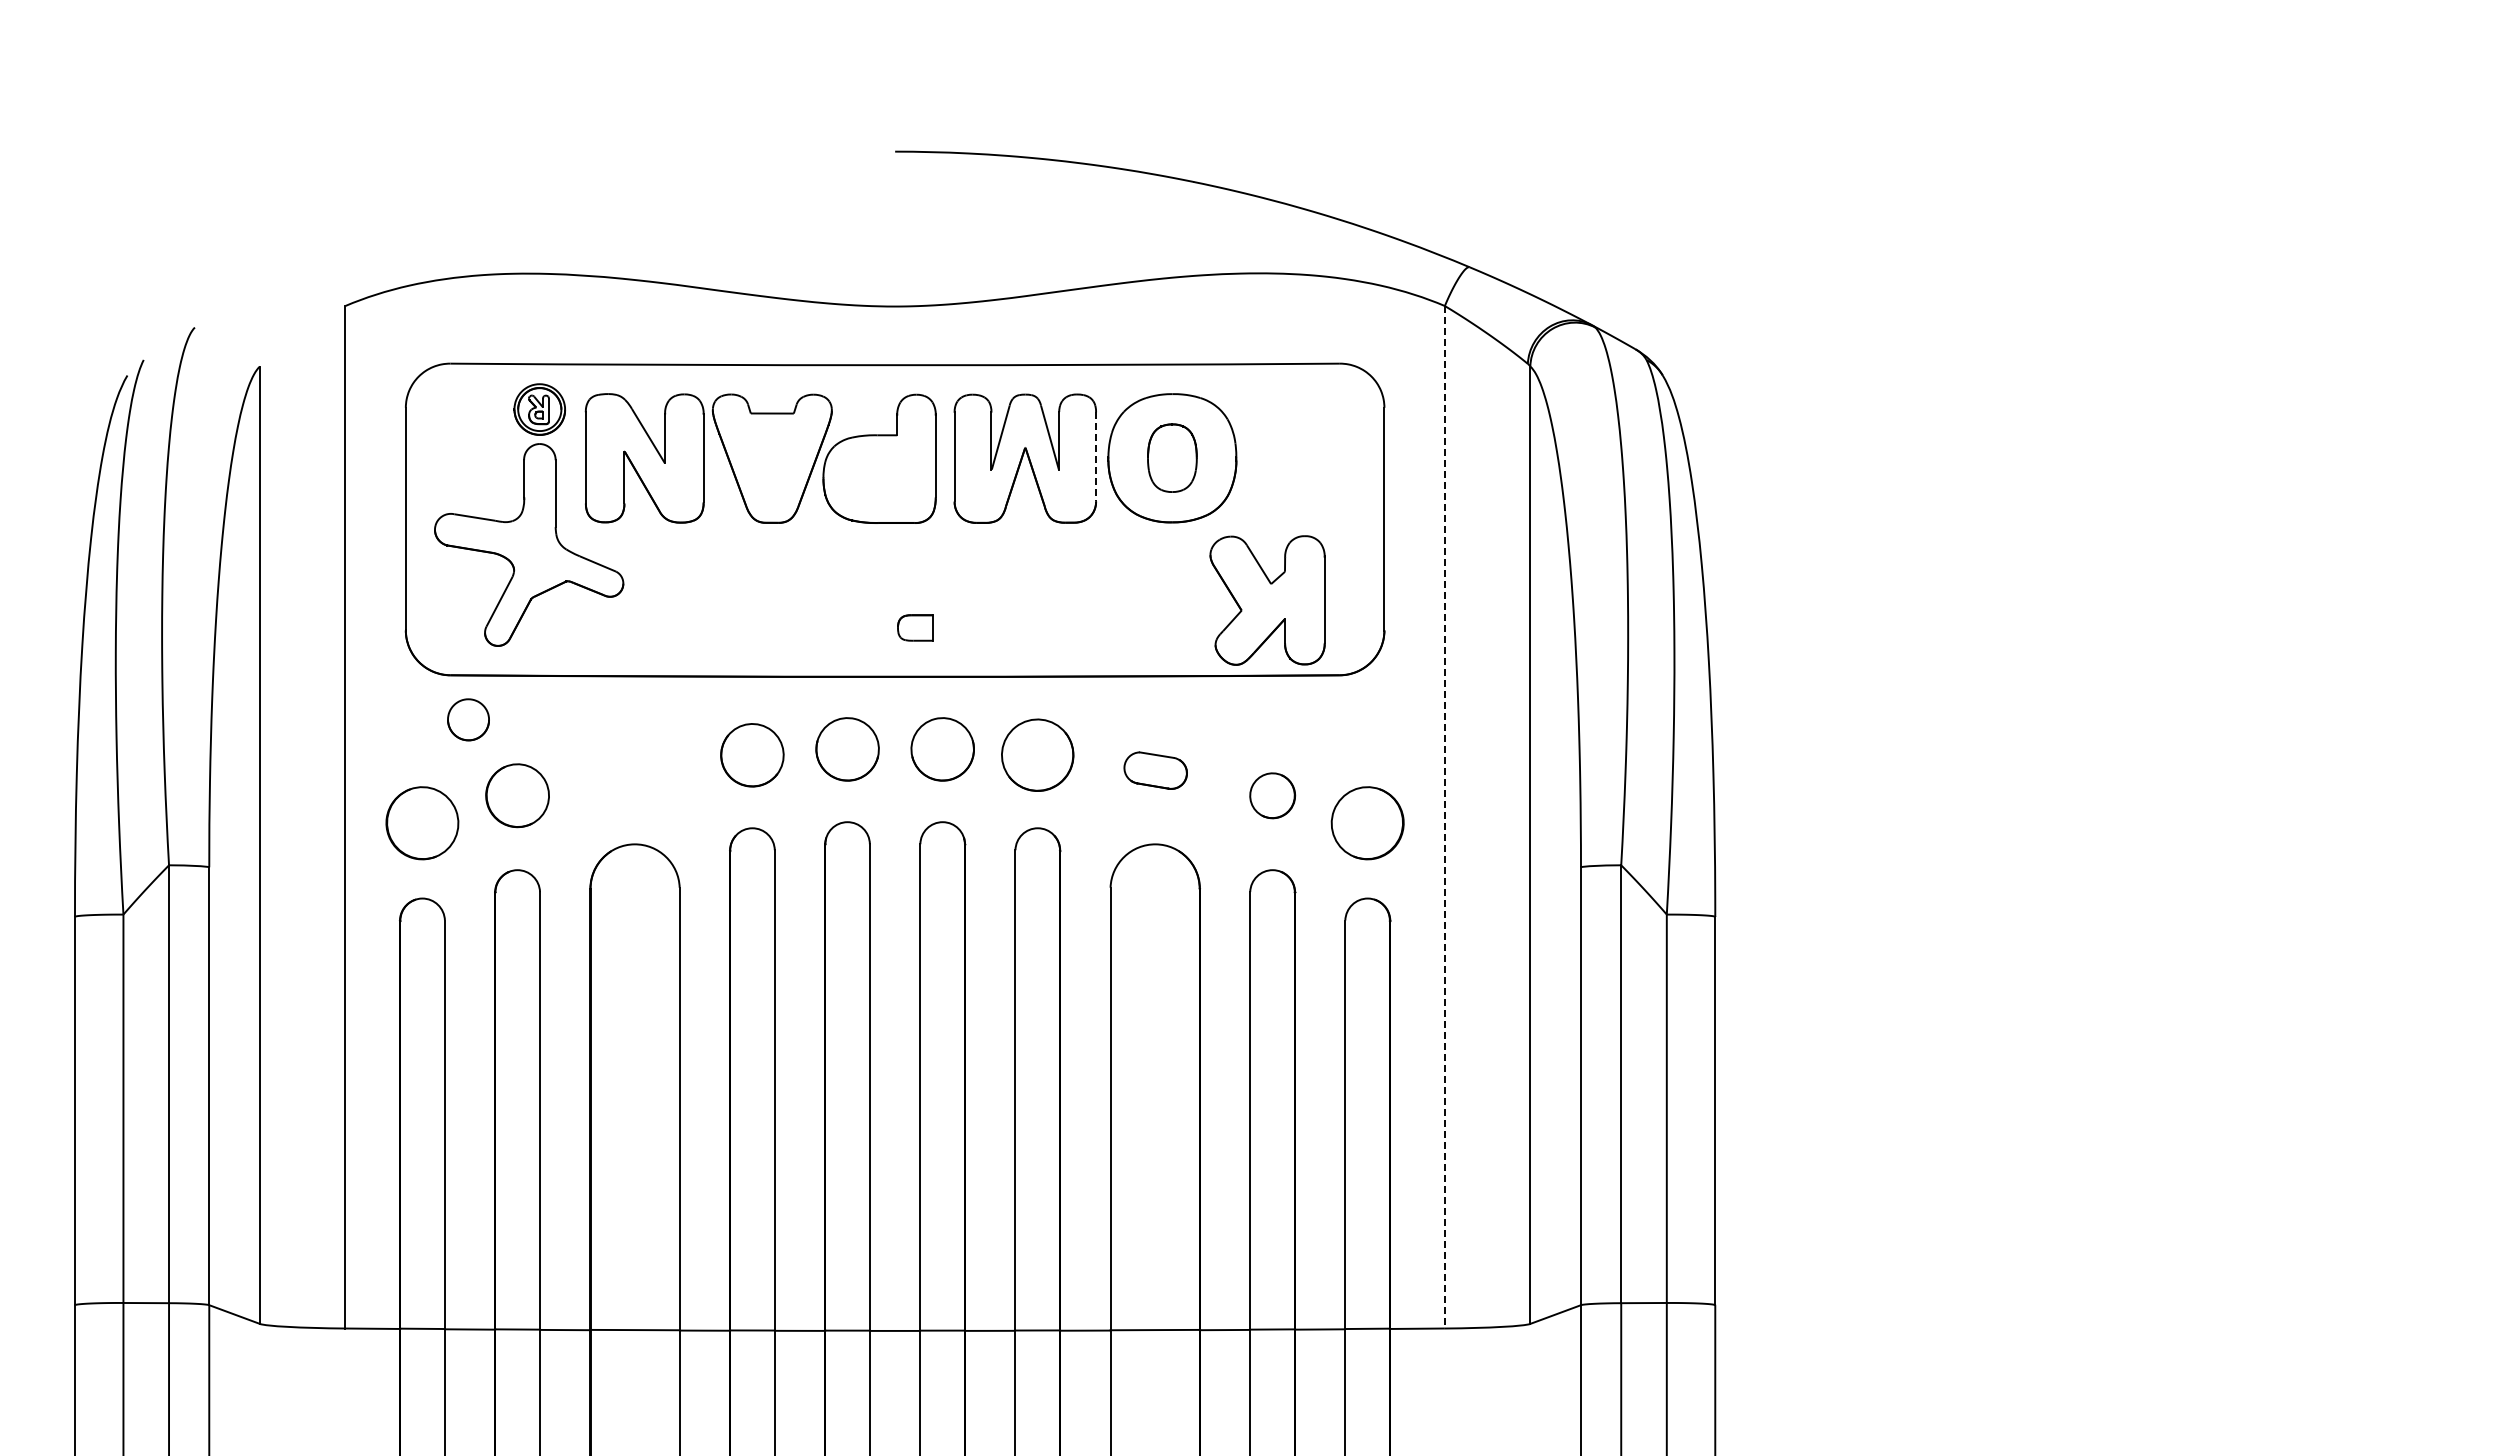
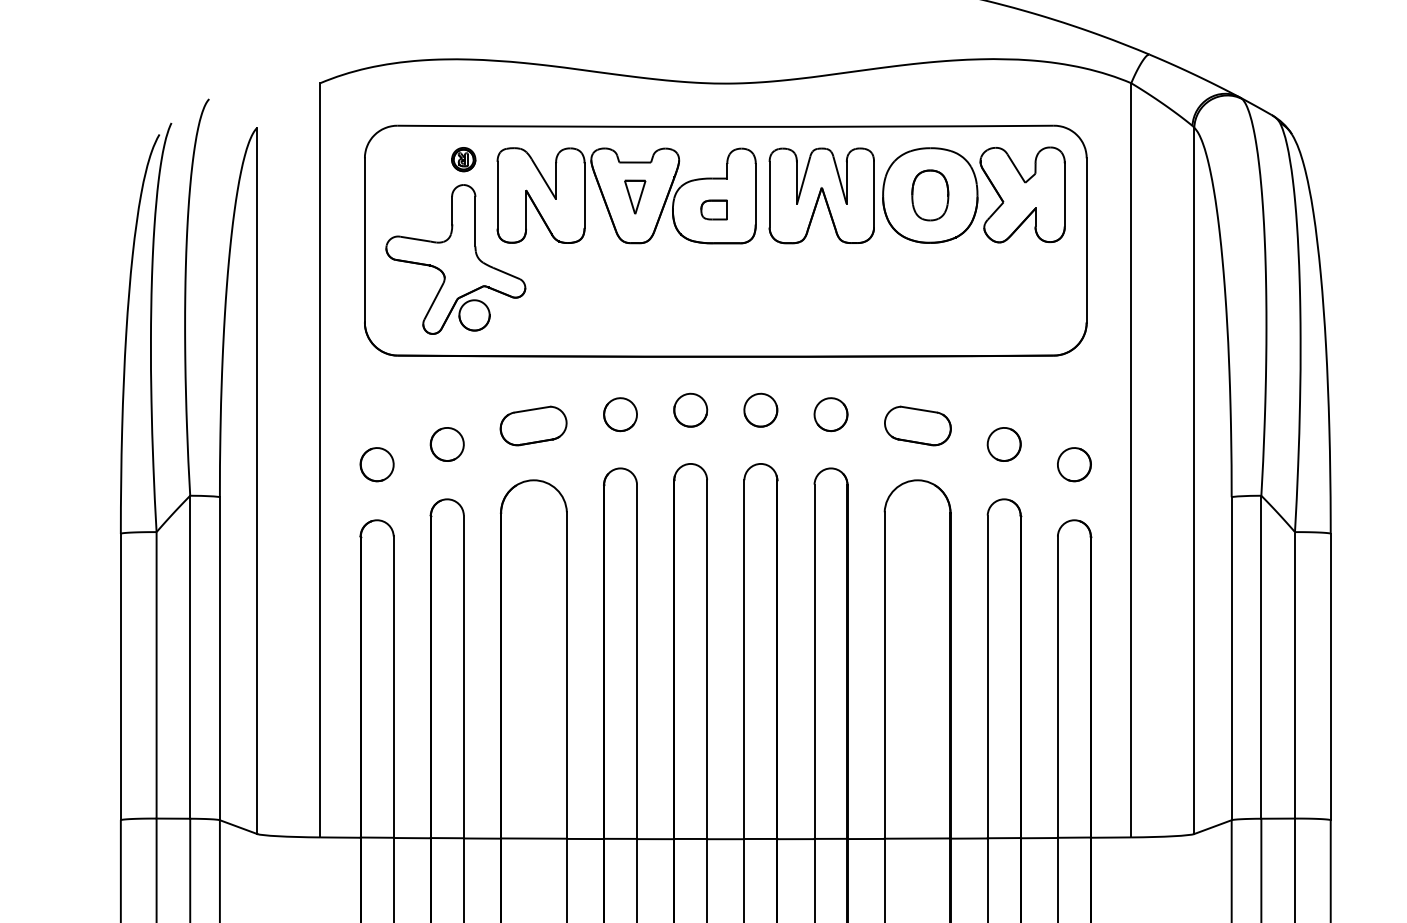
part: (539, 409) -> (463, 159), size x0.62
line: (1096, 457) -> (874, 194), dashed -> solid
part: (772, 460) -> (635, 197), added
part: (1267, 600) -> (1022, 194), moved
part: (915, 627) -> (714, 209), moved
part: (468, 719) -> (474, 315), moved
part: (847, 749) -> (690, 410), size x0.71
part: (942, 749) -> (760, 410), size x0.71
part: (752, 755) -> (620, 414), size x0.71
part: (1037, 755) -> (830, 414), size x0.62
part: (634, 770) -> (533, 425), added
part: (1155, 770) -> (917, 425), size x1.43
part: (517, 795) -> (447, 444), size x0.71
line: (1444, 817) -> (1131, 460), dashed -> solid
part: (422, 822) -> (377, 464), size x0.62
part: (1367, 822) -> (1074, 464), size x0.62

